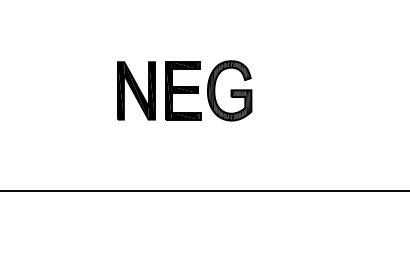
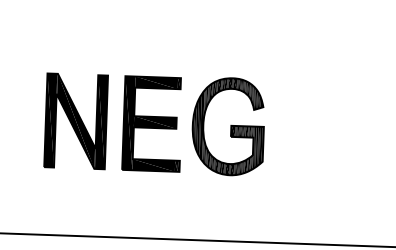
part: (184, 90) -> (154, 123), size x1.43

